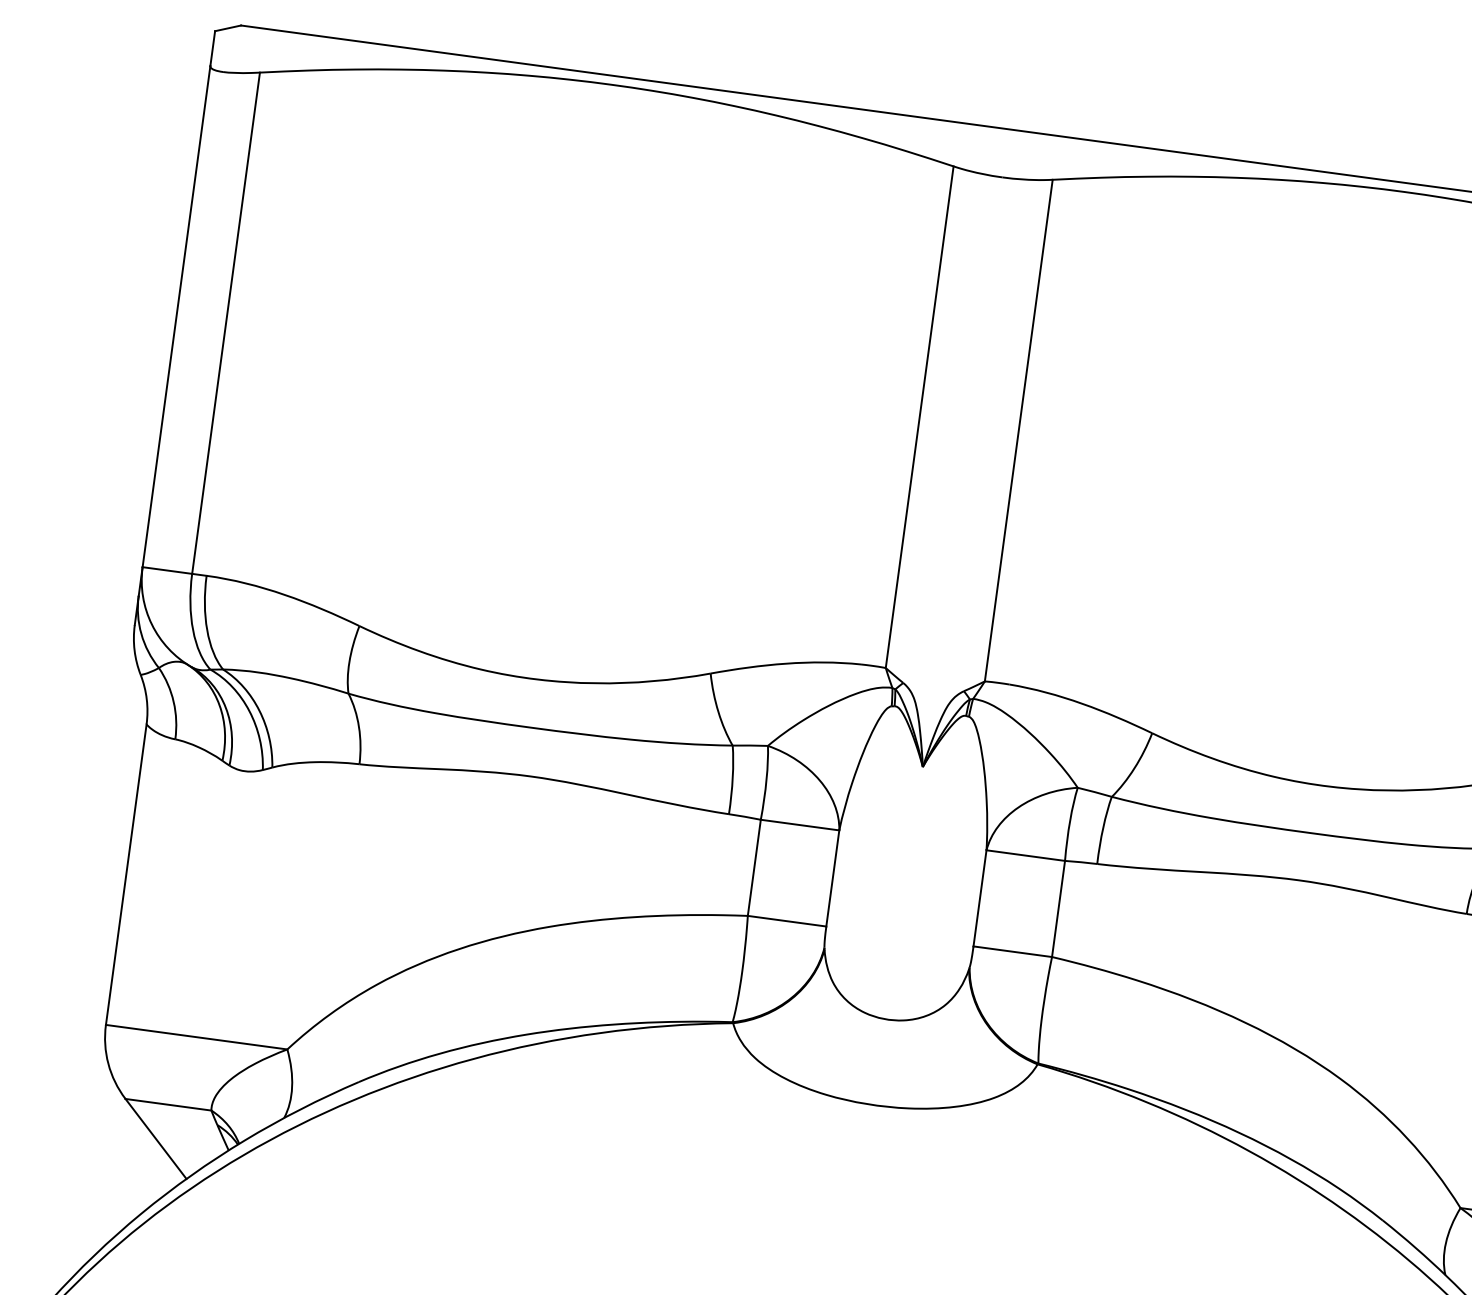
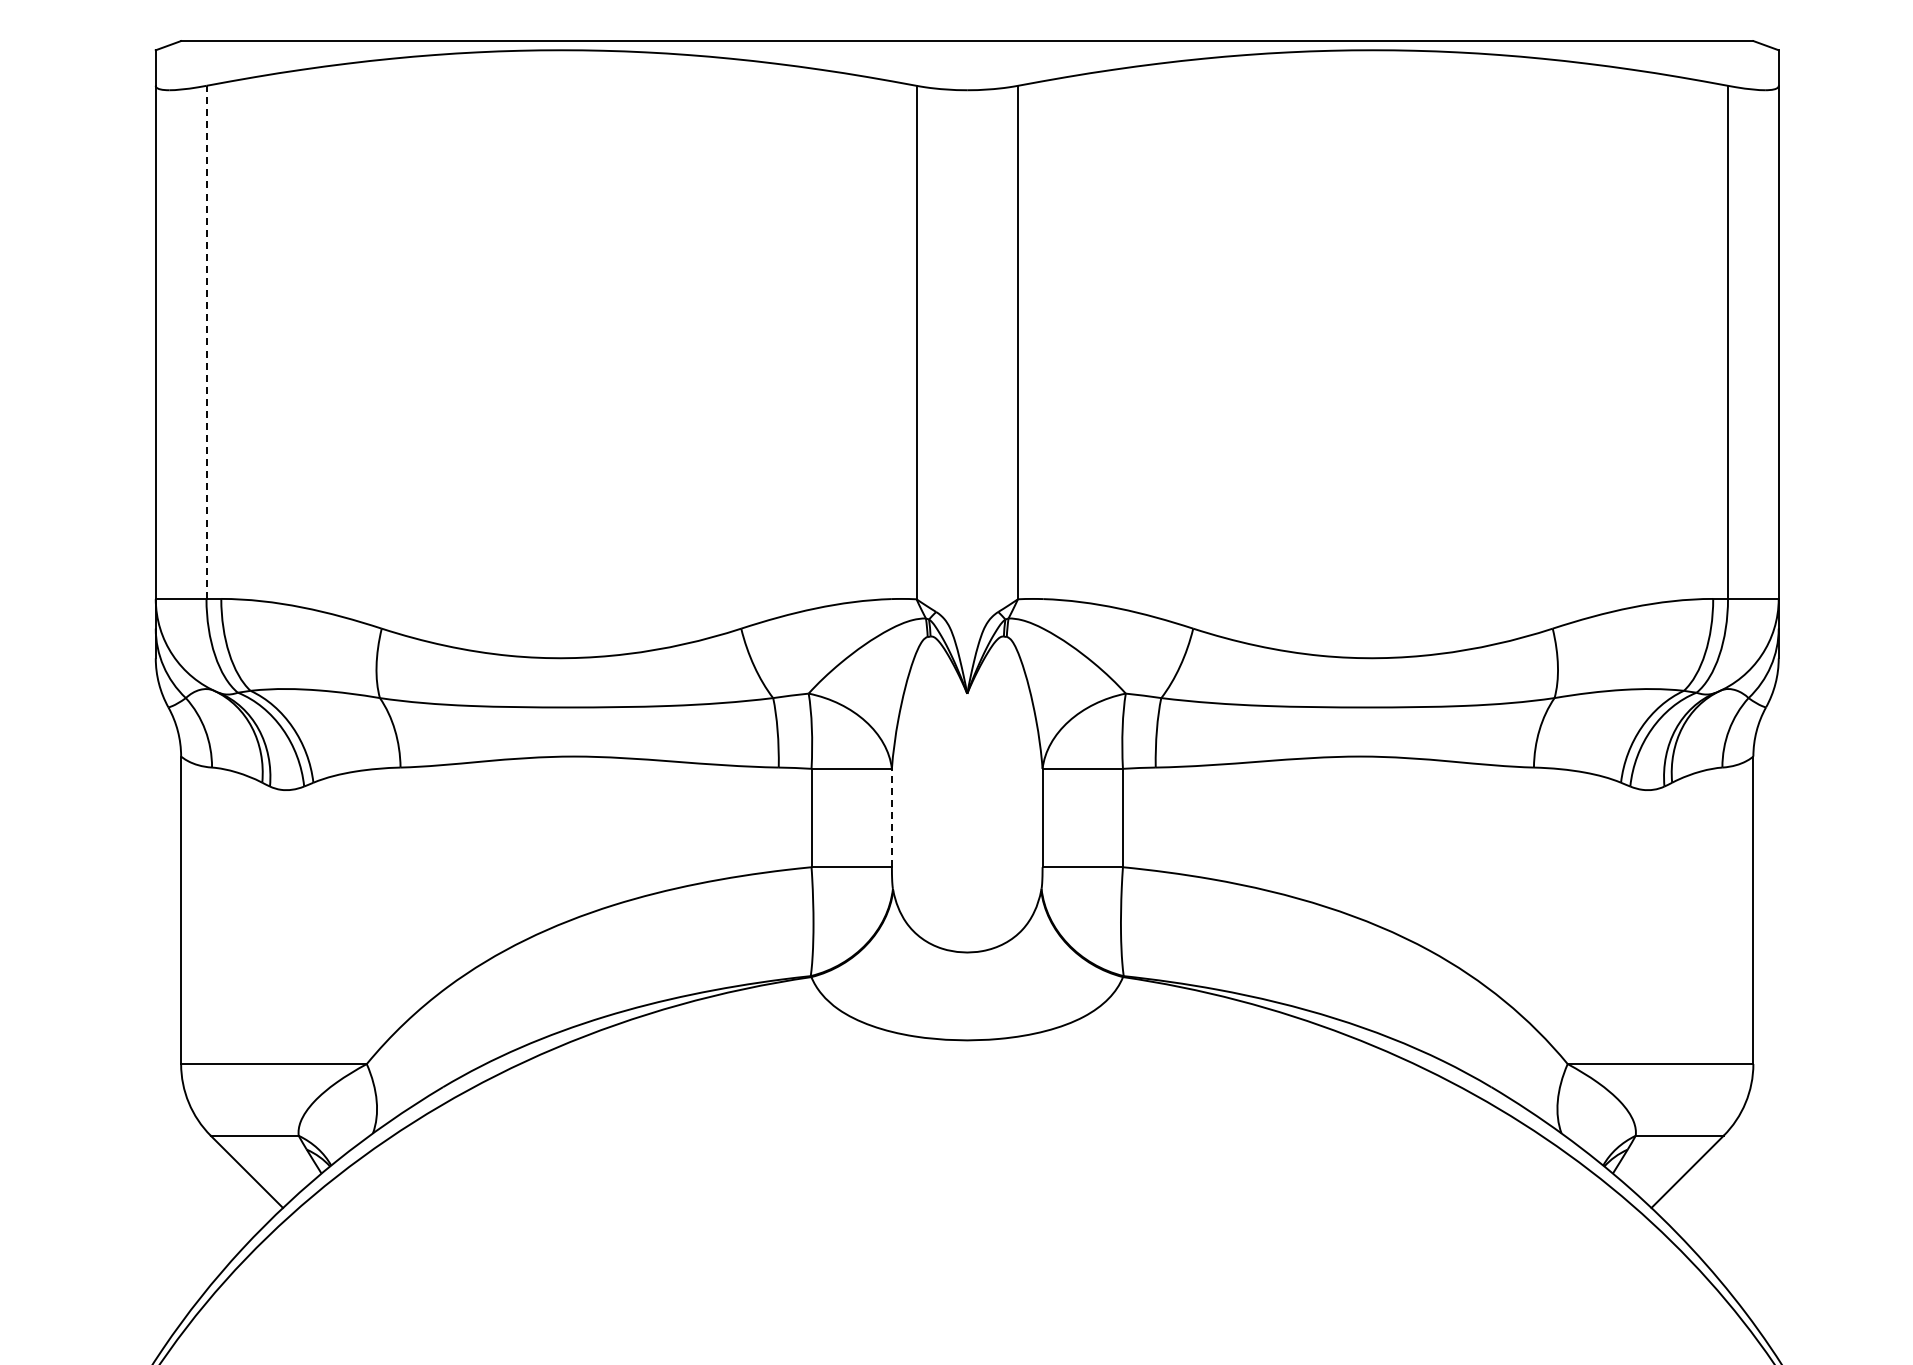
line: (226, 323) -> (206, 342), solid -> dashed
line: (832, 877) -> (891, 817), solid -> dashed

